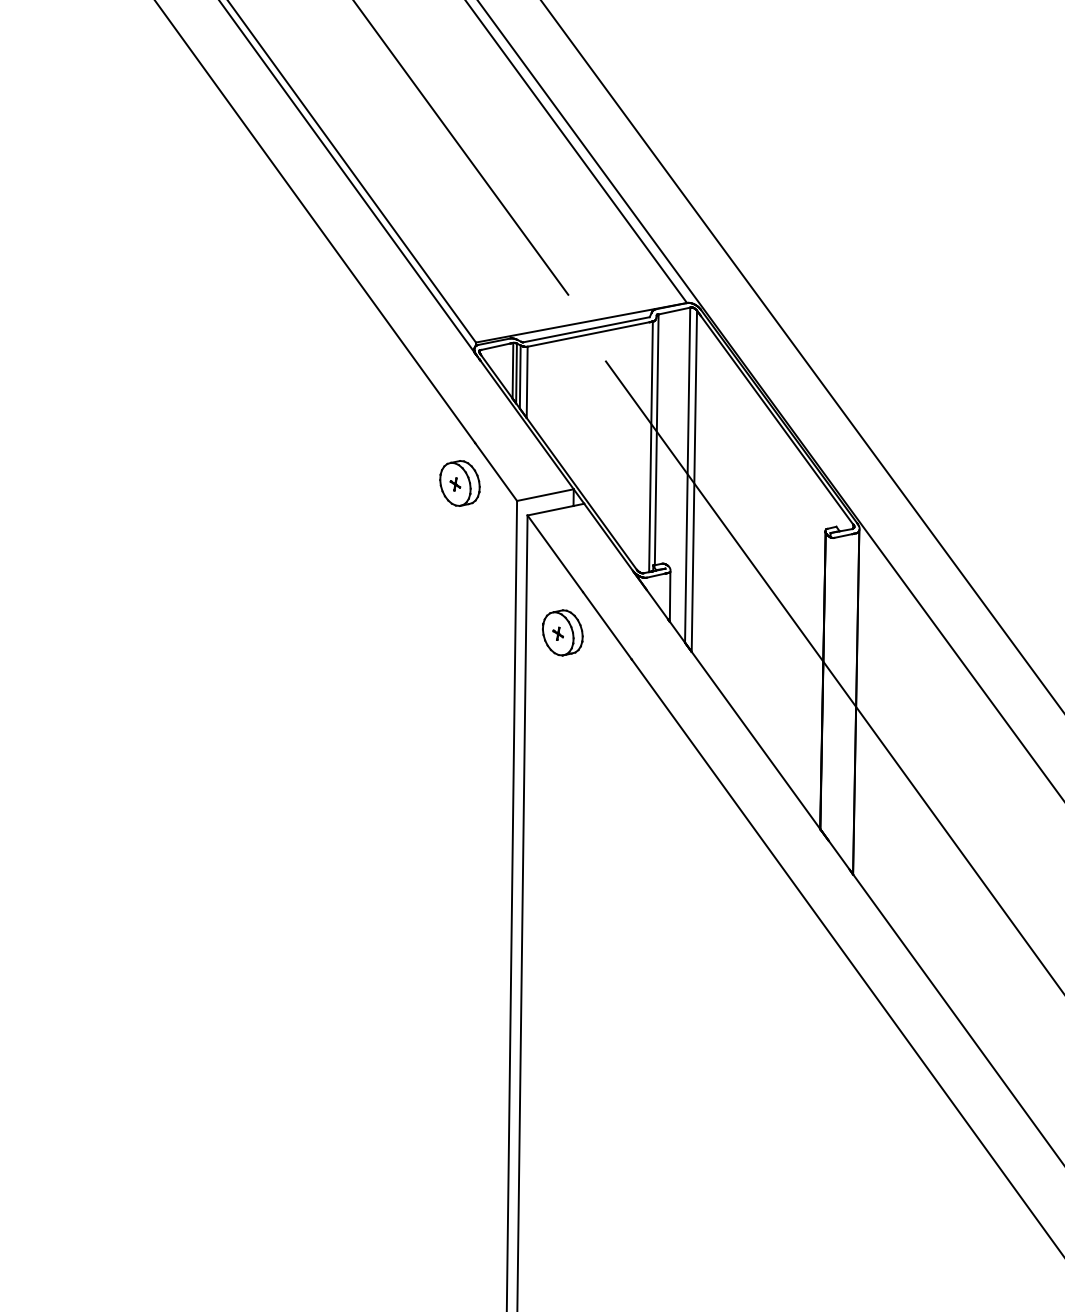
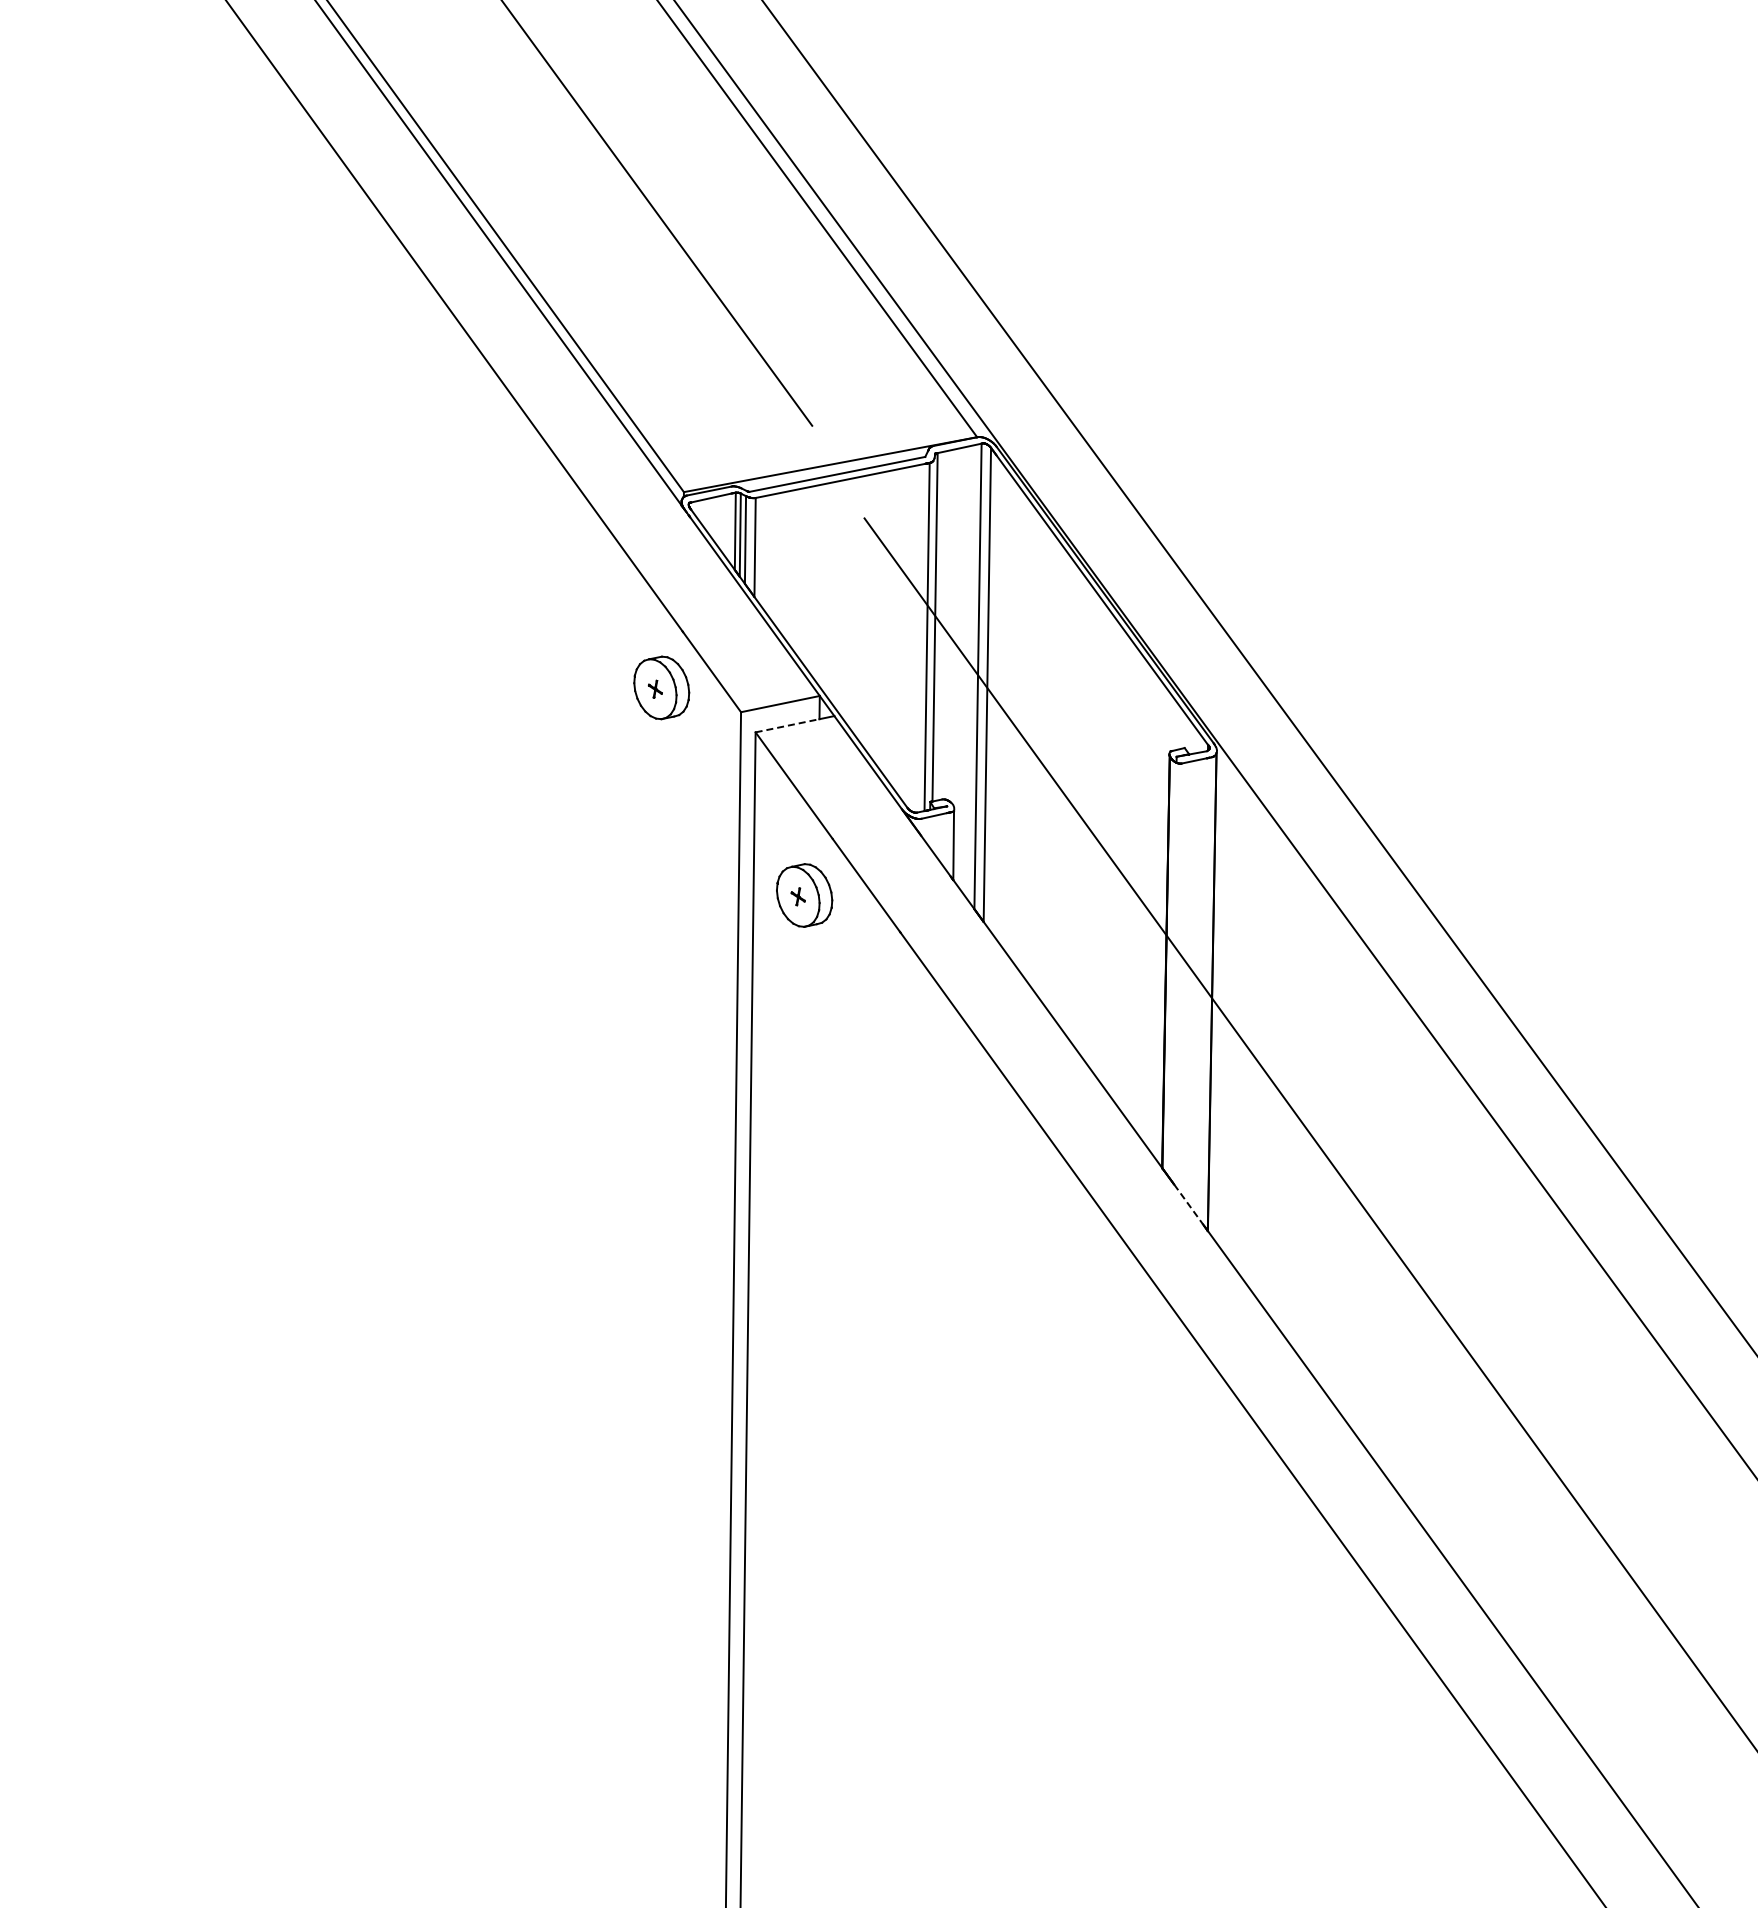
line: (550, 510) -> (787, 725), solid -> dashed
line: (839, 855) -> (1188, 1204), solid -> dashed

